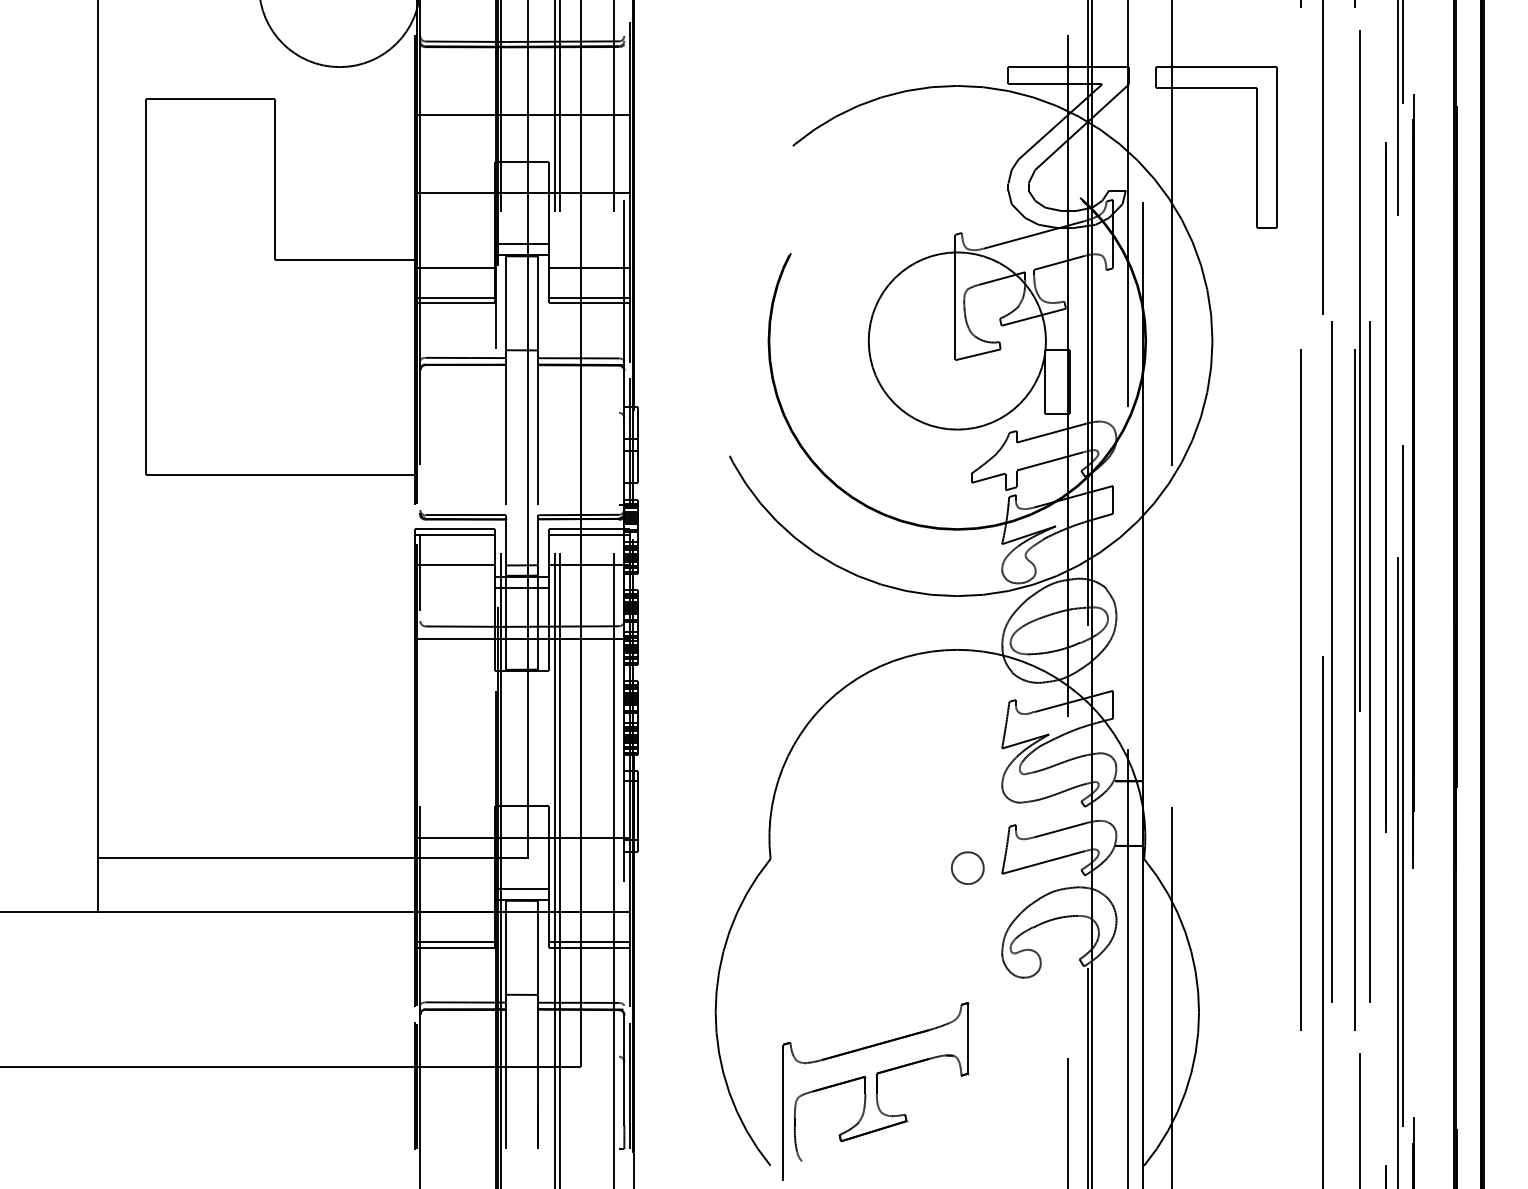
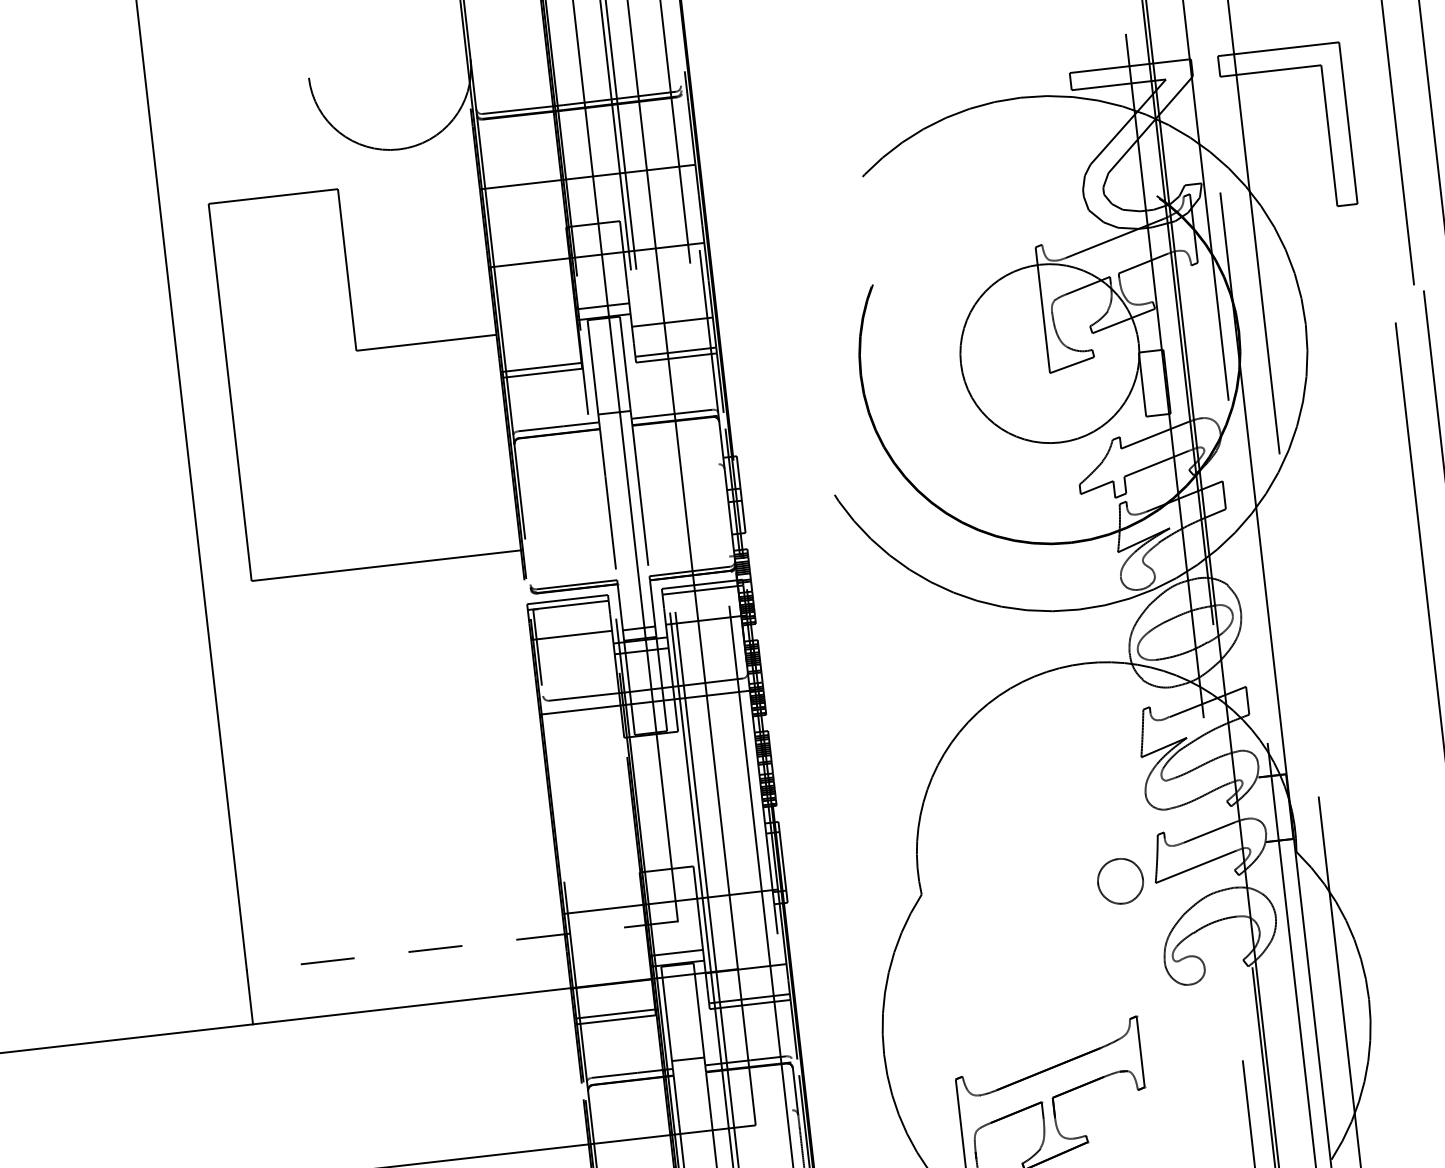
line: (454, 267) -> (537, 337), removed
line: (312, 857) -> (461, 945), solid -> dashed
part: (967, 867) -> (1120, 880), size x1.4

